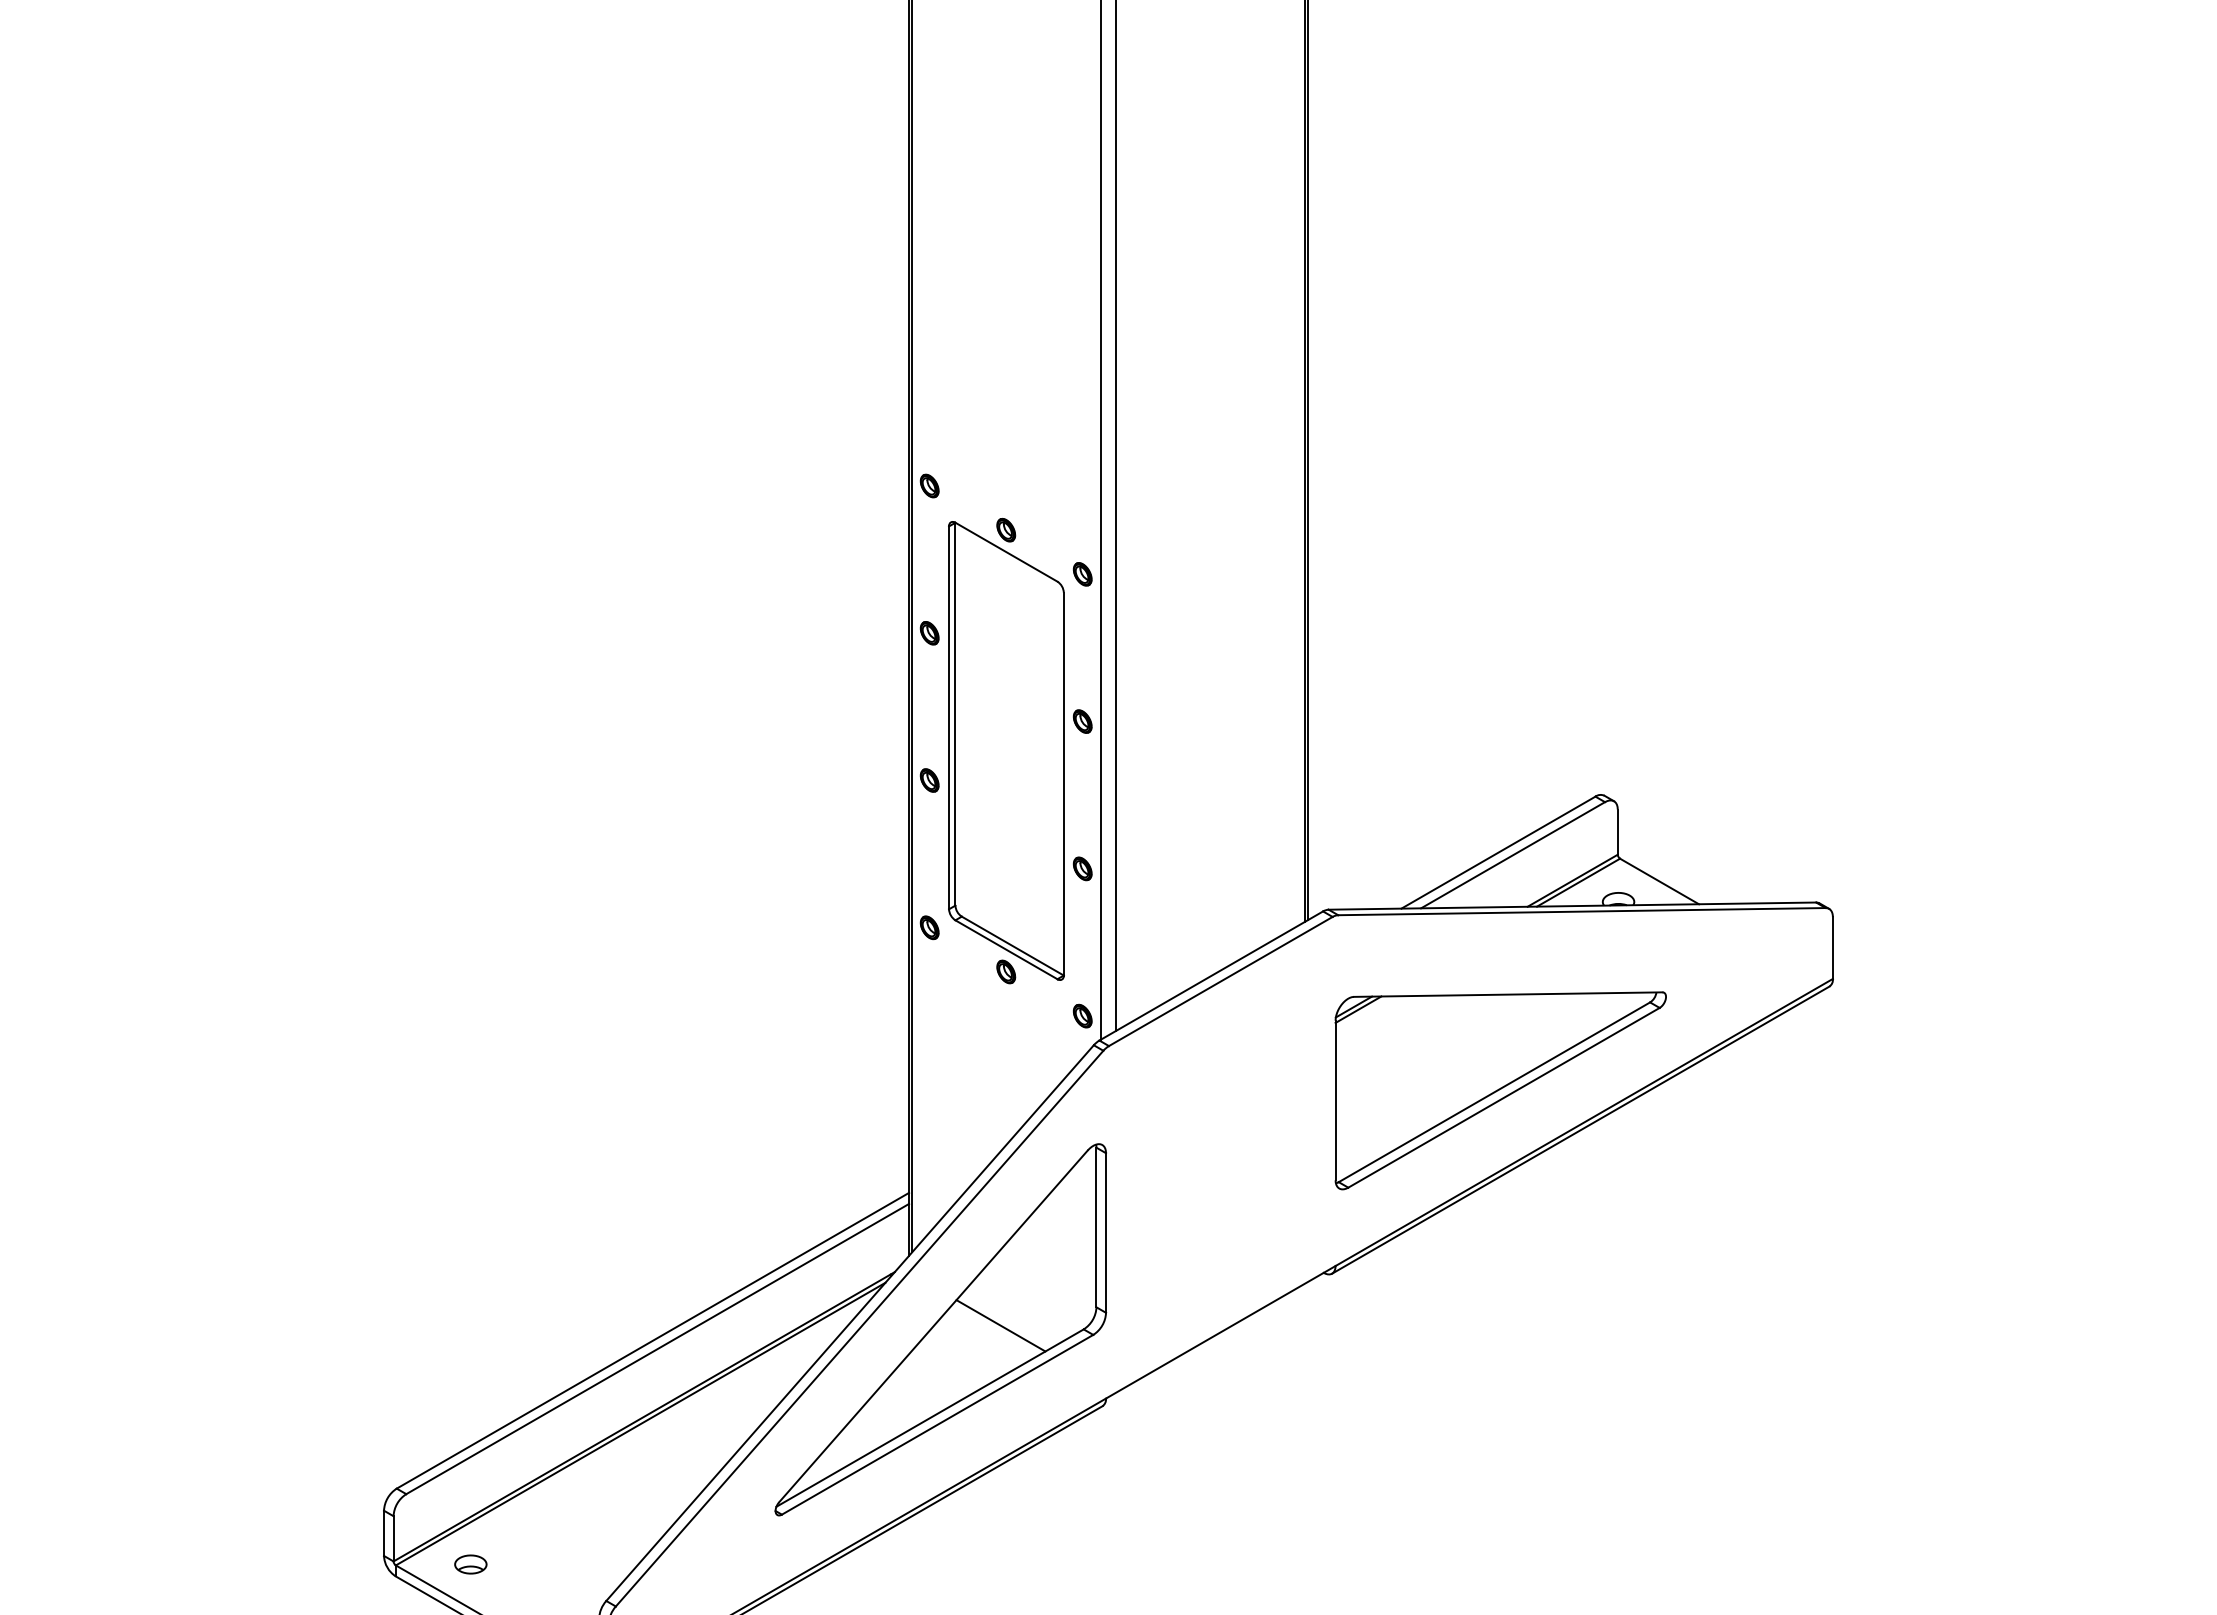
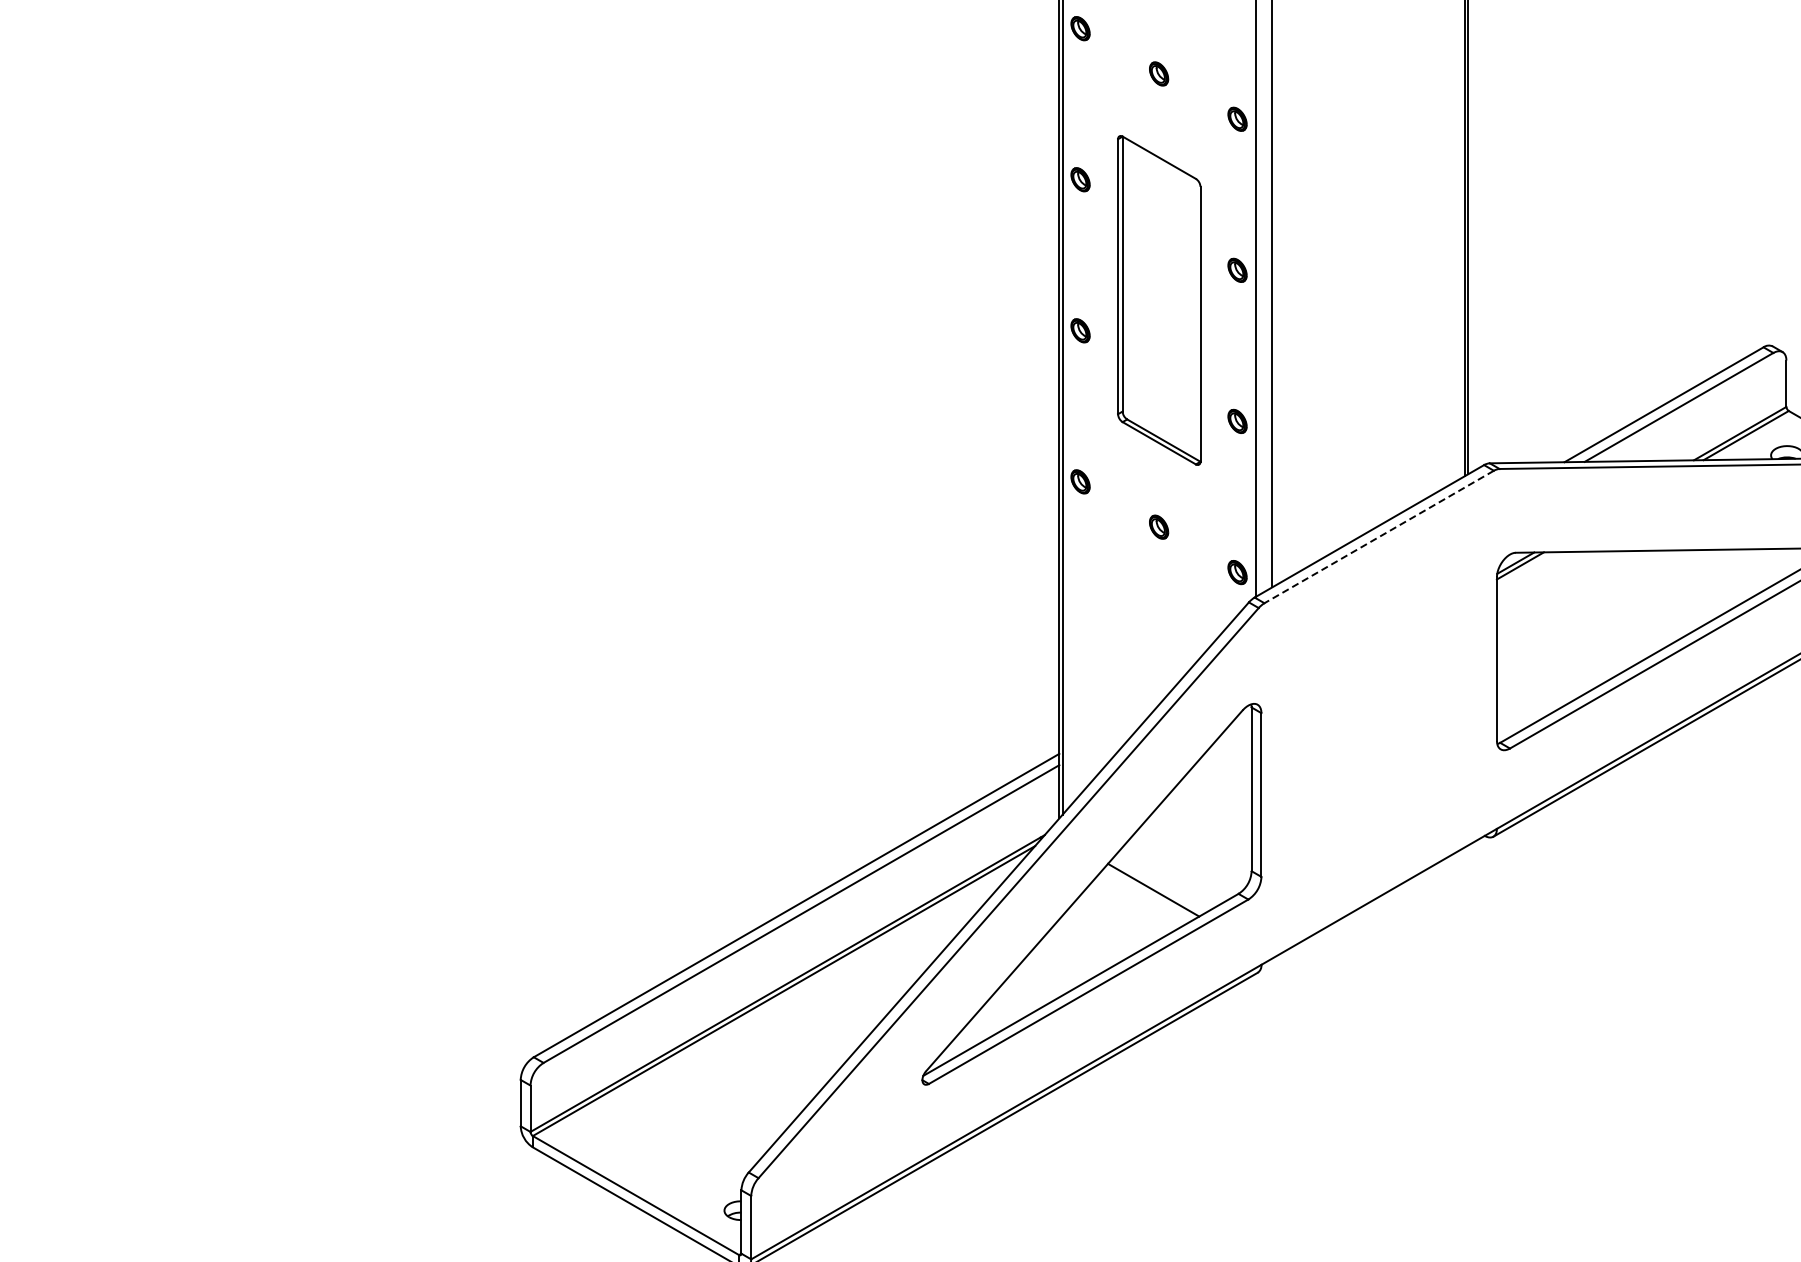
part: (1006, 750) -> (1159, 300), size x0.7
line: (1220, 981) -> (1378, 536), solid -> dashed
part: (470, 1564) -> (609, 1135), removed

